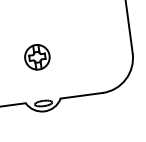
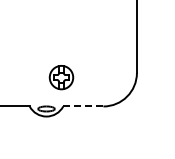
part: (37, 57) -> (61, 77), moved
line: (80, 95) -> (82, 106), solid -> dashed

